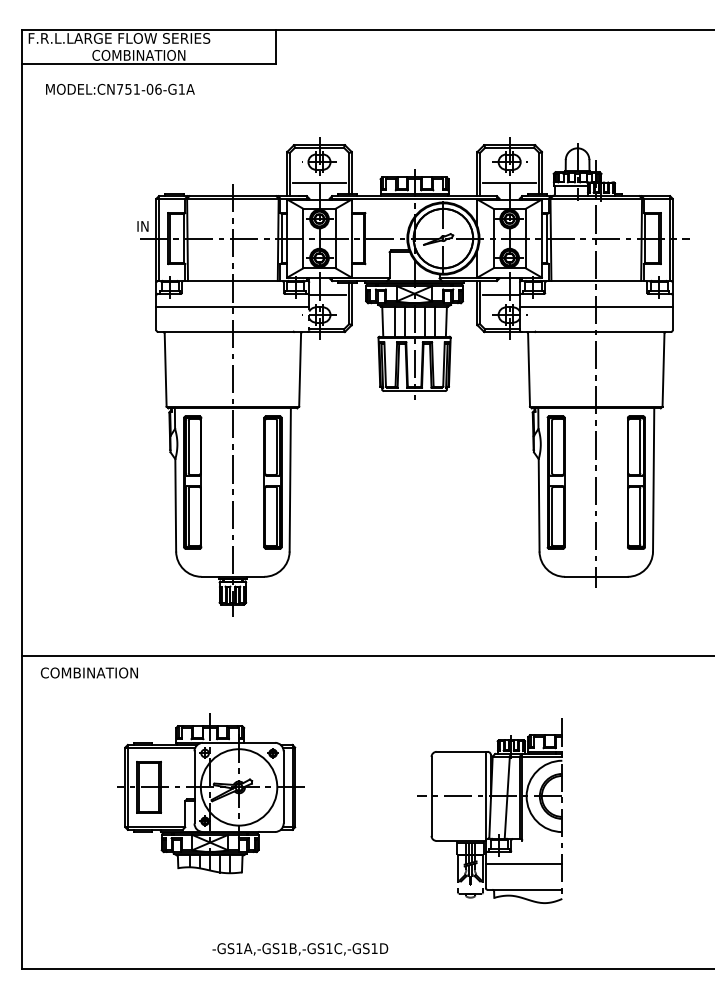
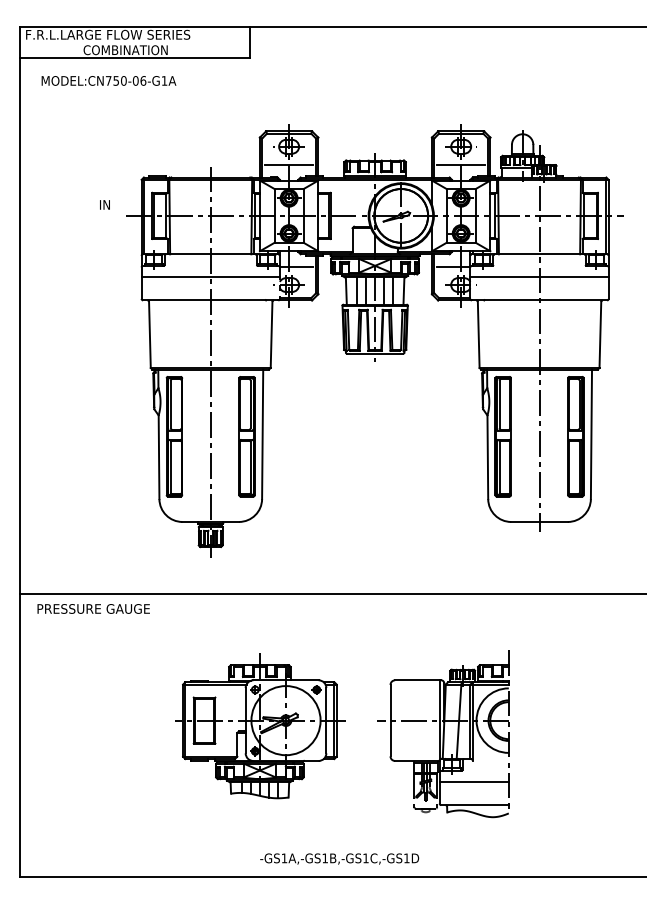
text: (136, 89) -> (123, 81), MODEL:CN751-06-G1A -> MODEL:CN750-06-G1A
text: (142, 226) -> (104, 204), moved
text: (102, 672) -> (92, 608), COMBINATION -> PRESSURE GAUGE
part: (210, 793) -> (260, 726), moved
text: (300, 949) -> (339, 859), moved

